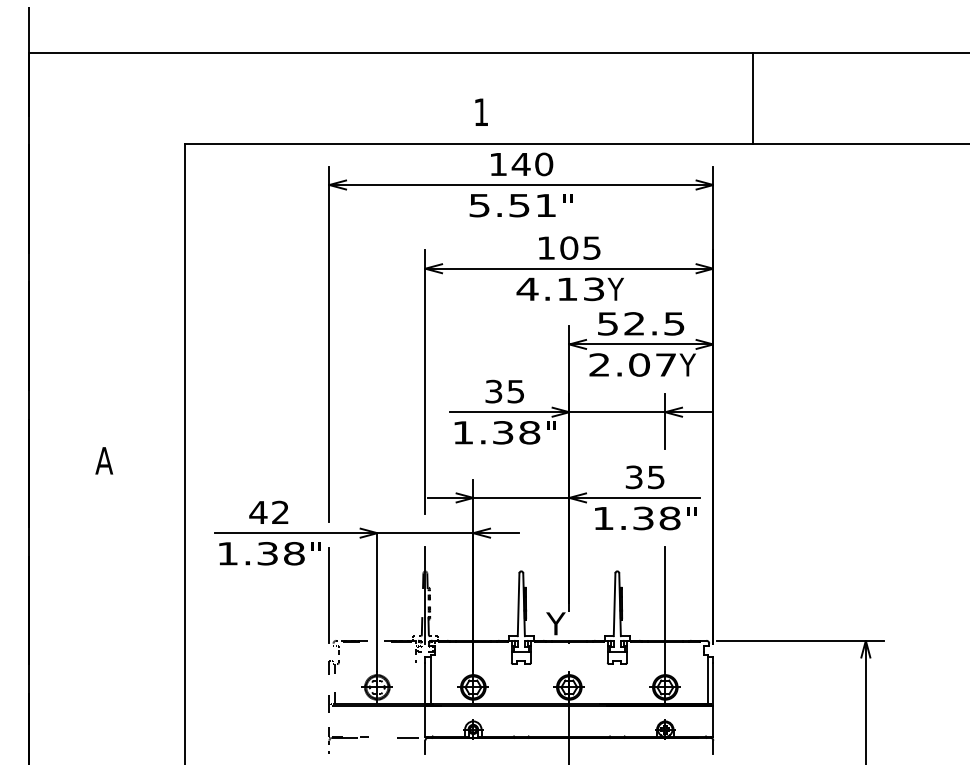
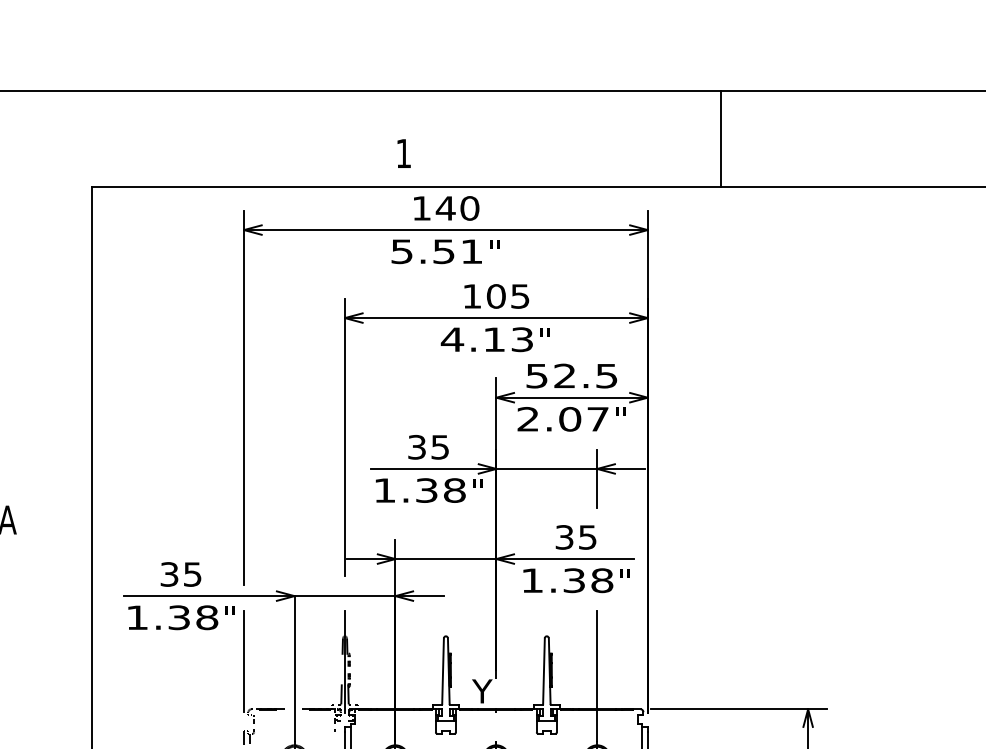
line: (753, 98) -> (721, 139), moved
text: (615, 288) -> (544, 338), Y -> "
text: (687, 364) -> (620, 418), Y -> "
text: (268, 512) -> (180, 574), 42 -> 35

